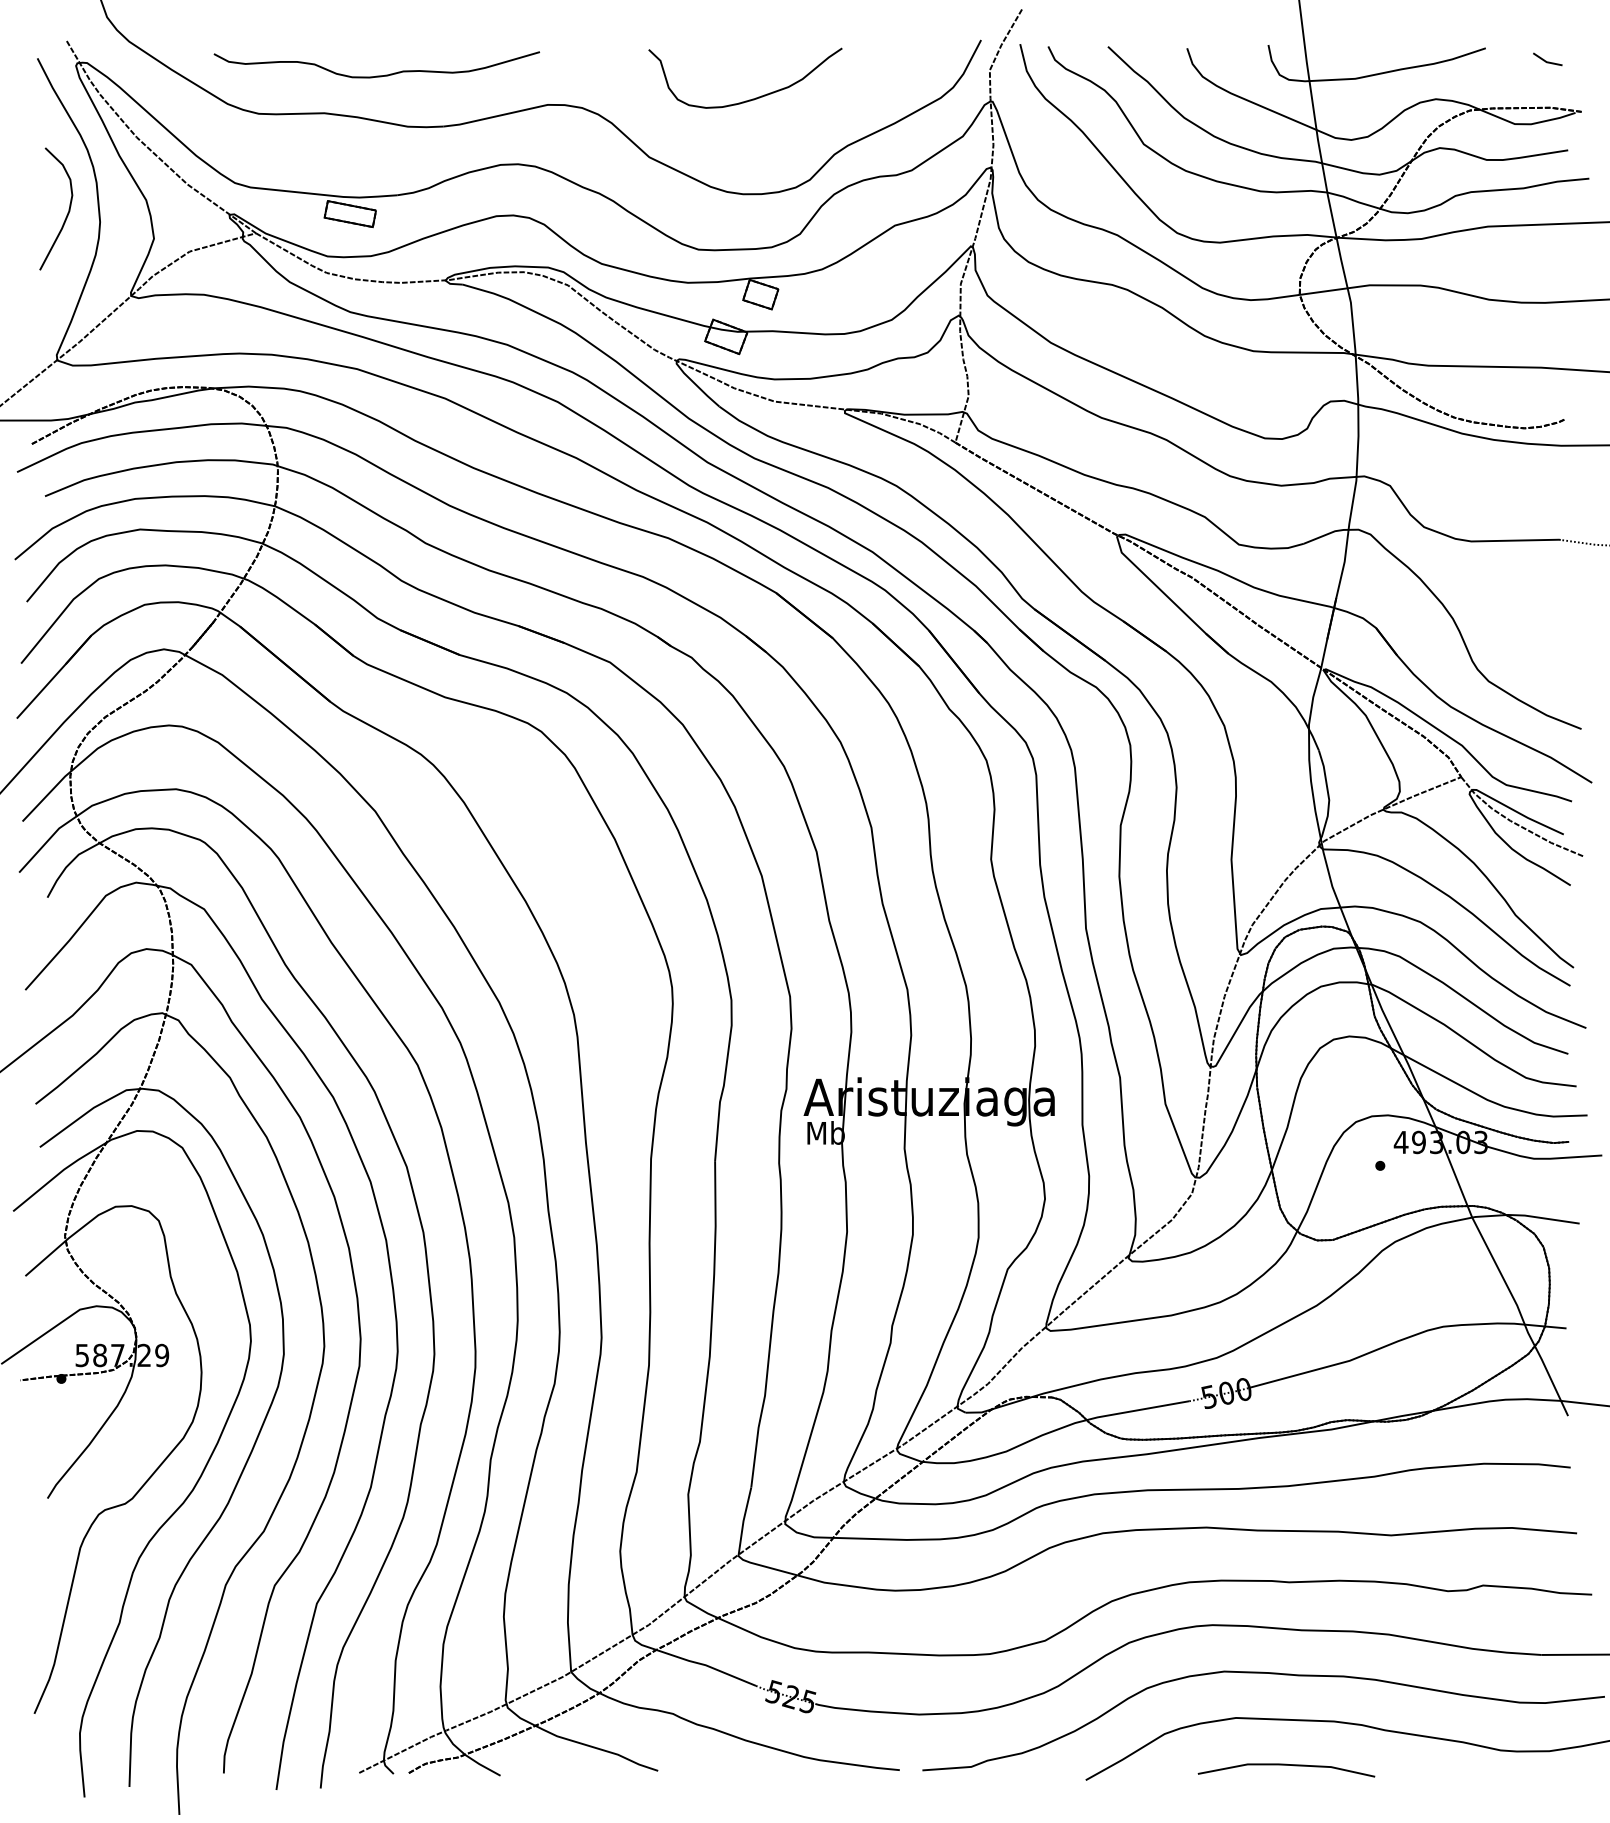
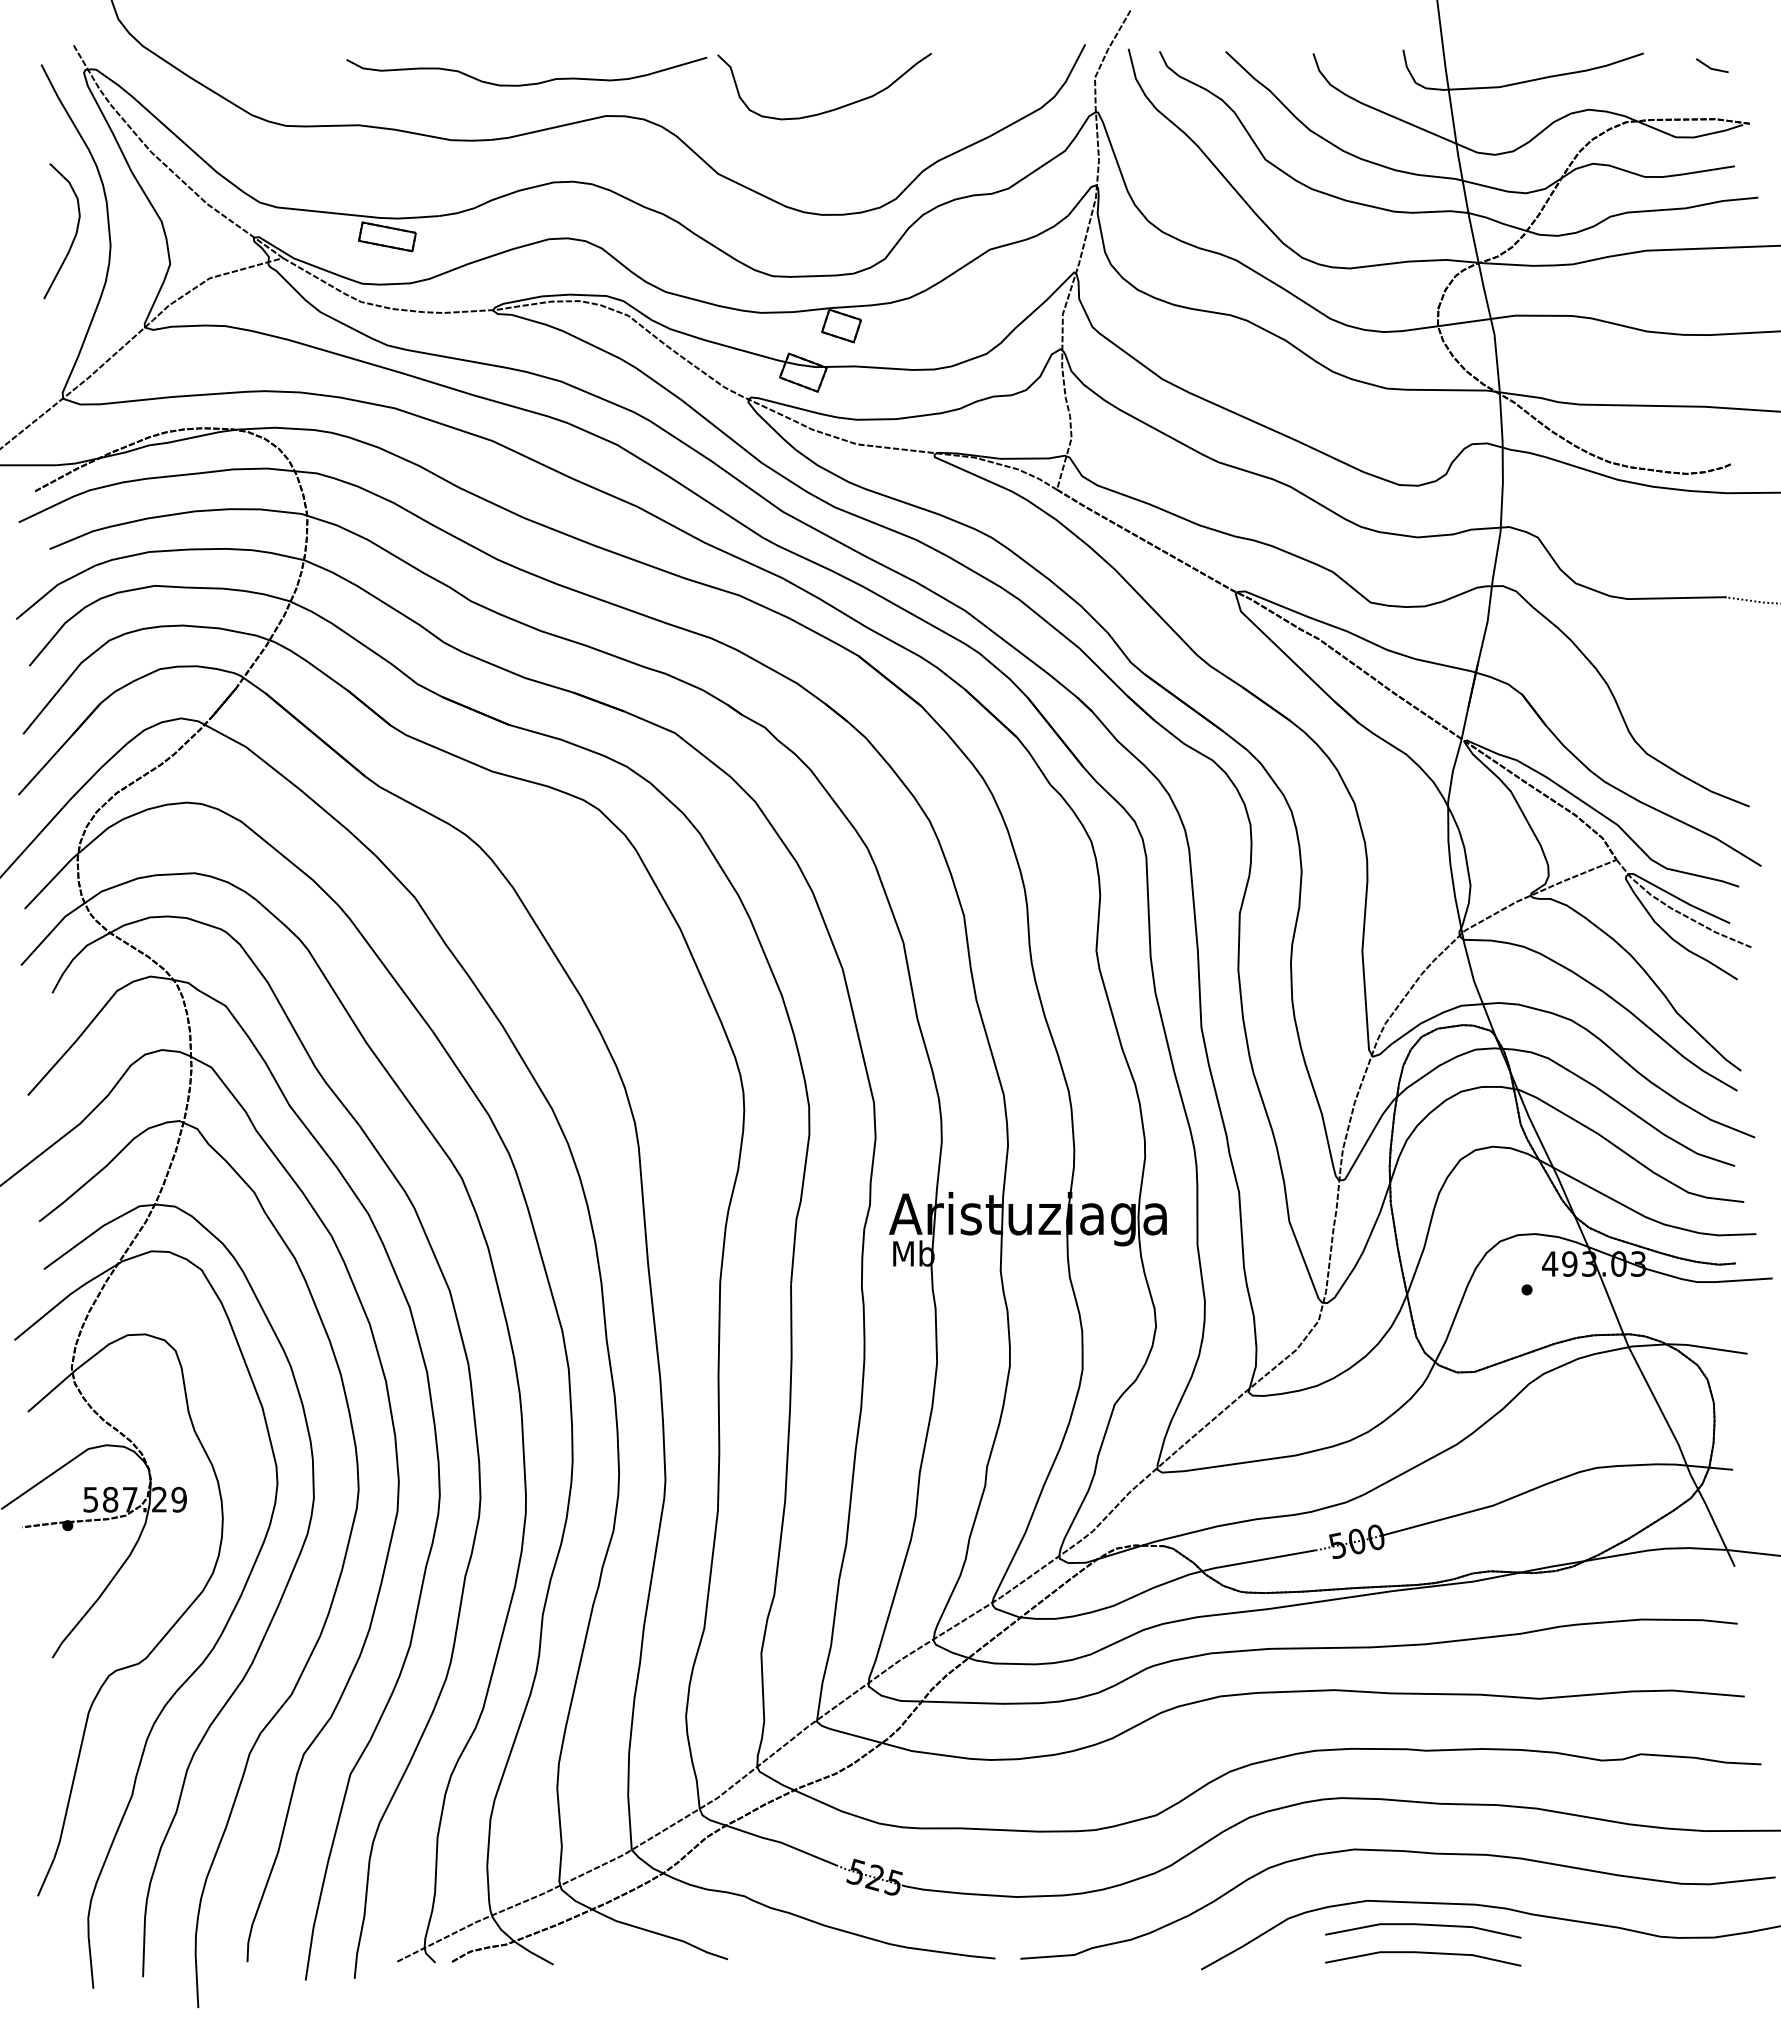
curve: (377, 75) -> (527, 83), moved
line: (1286, 1740) -> (1423, 1925), added

